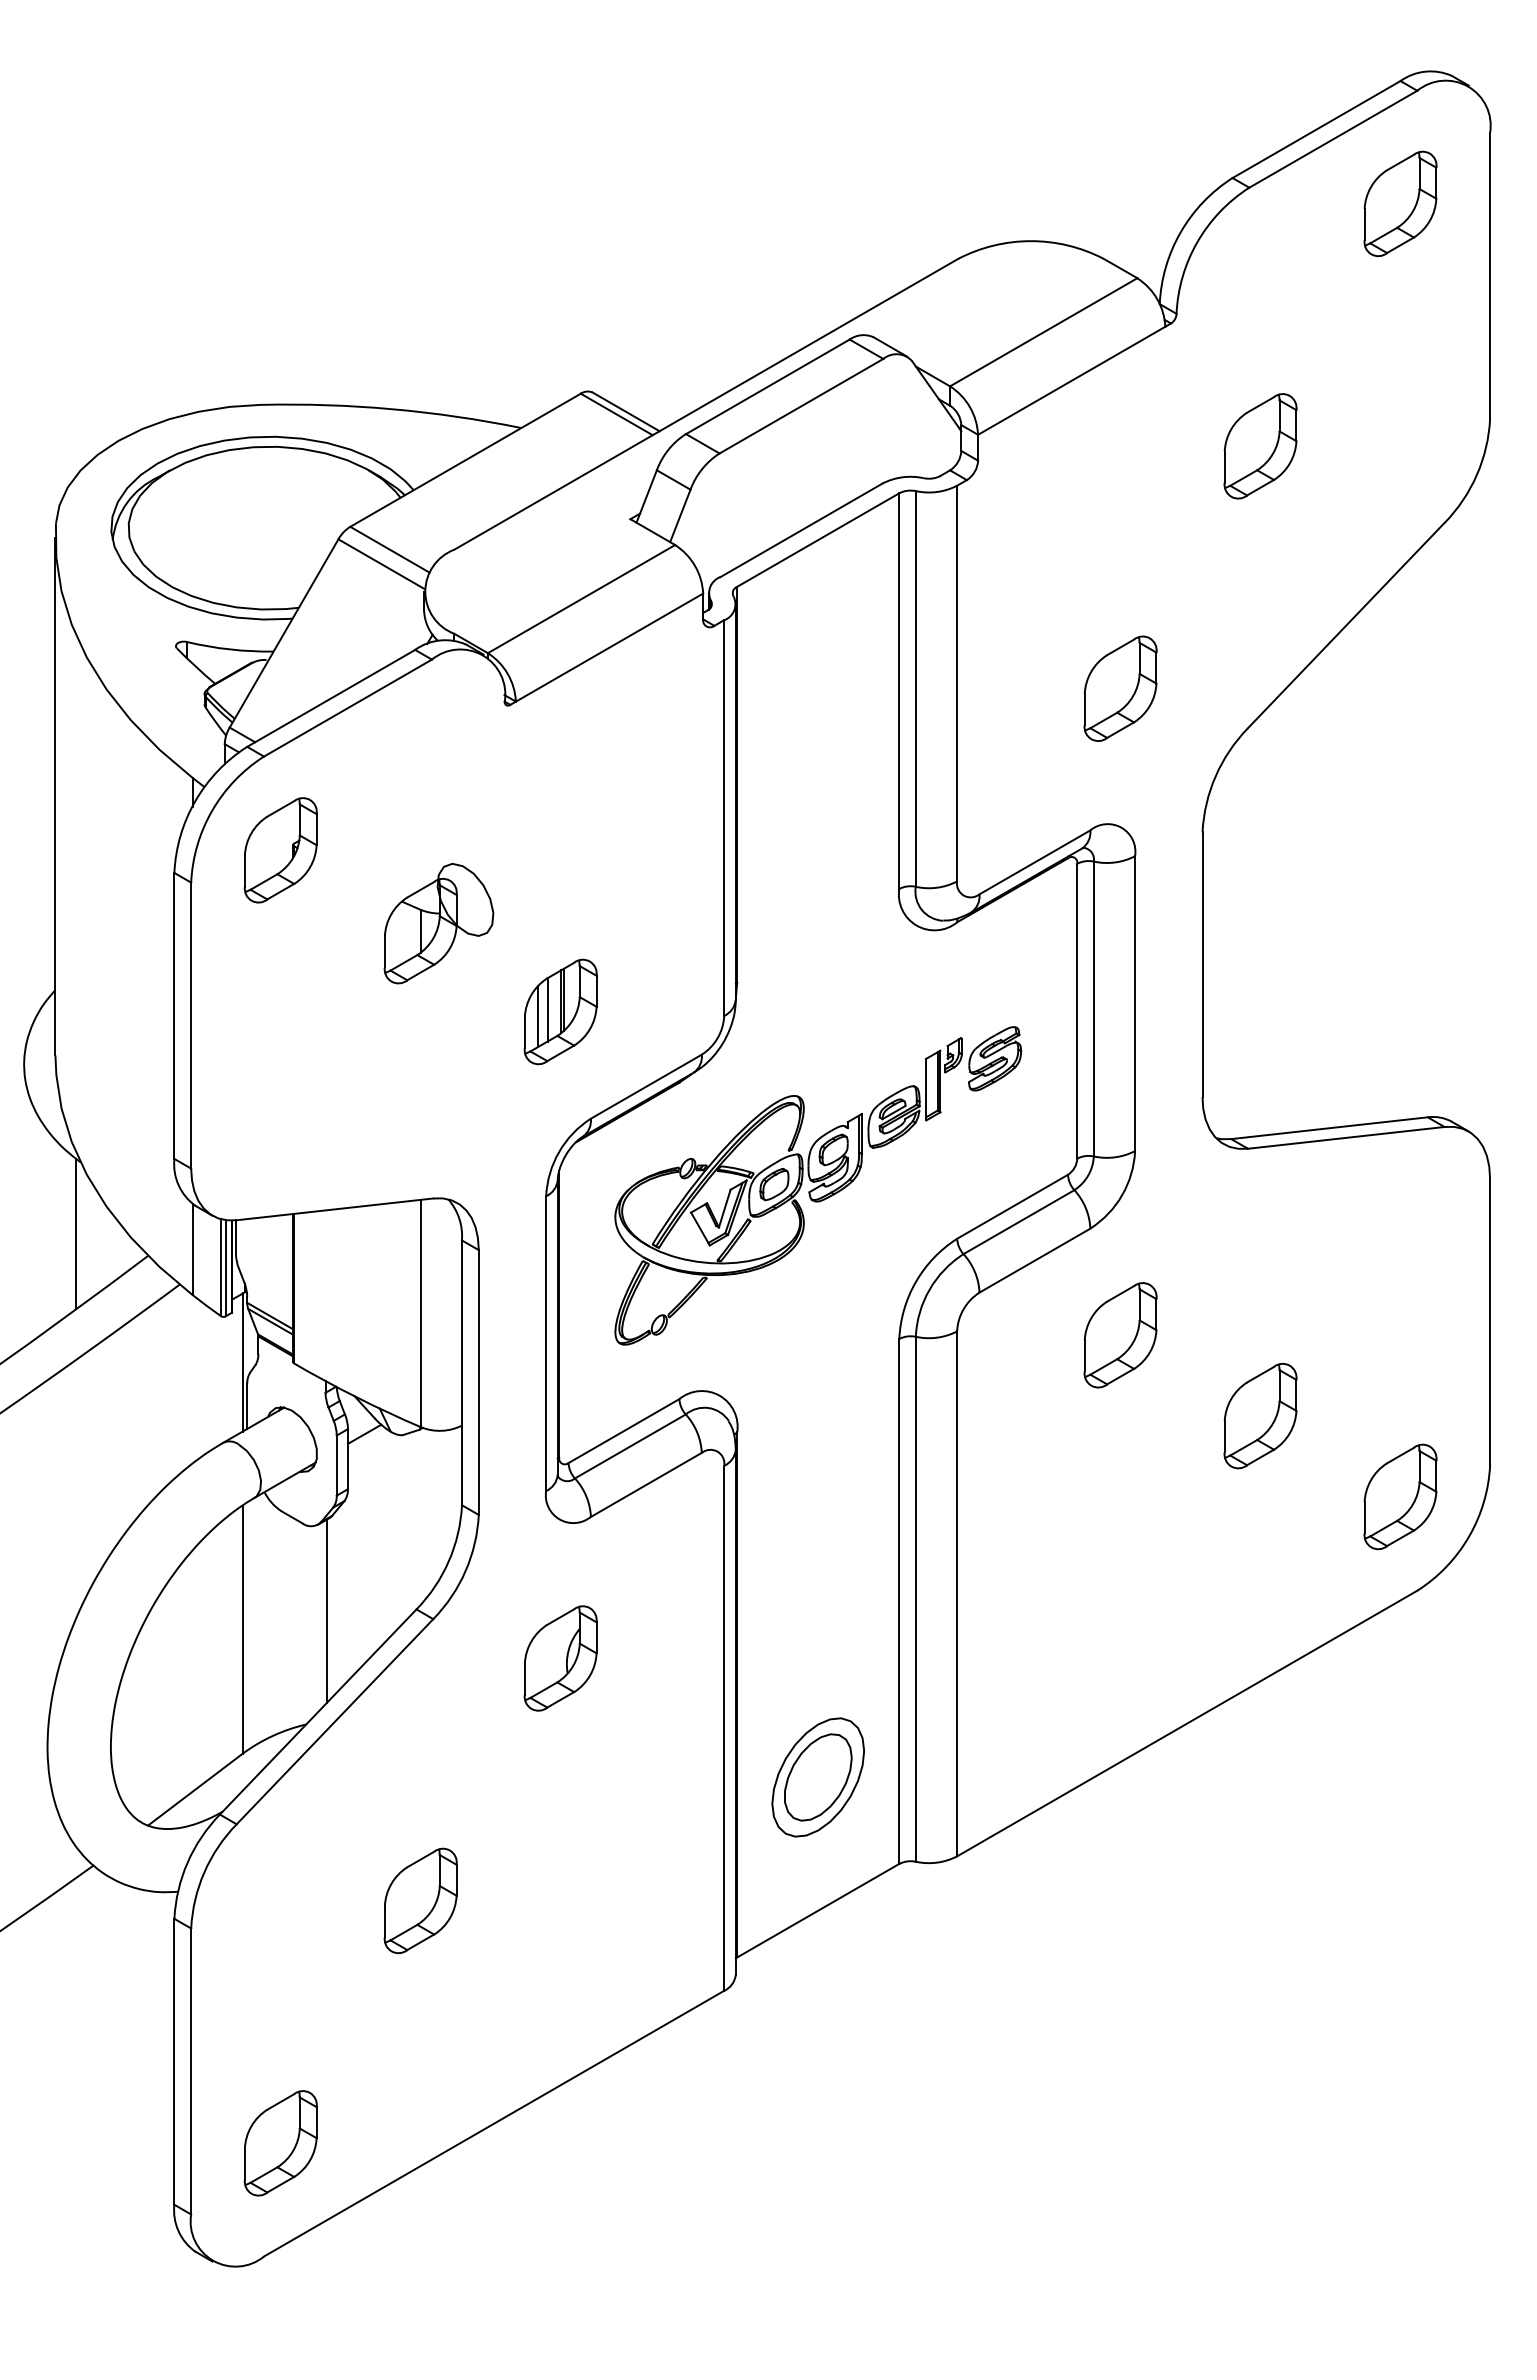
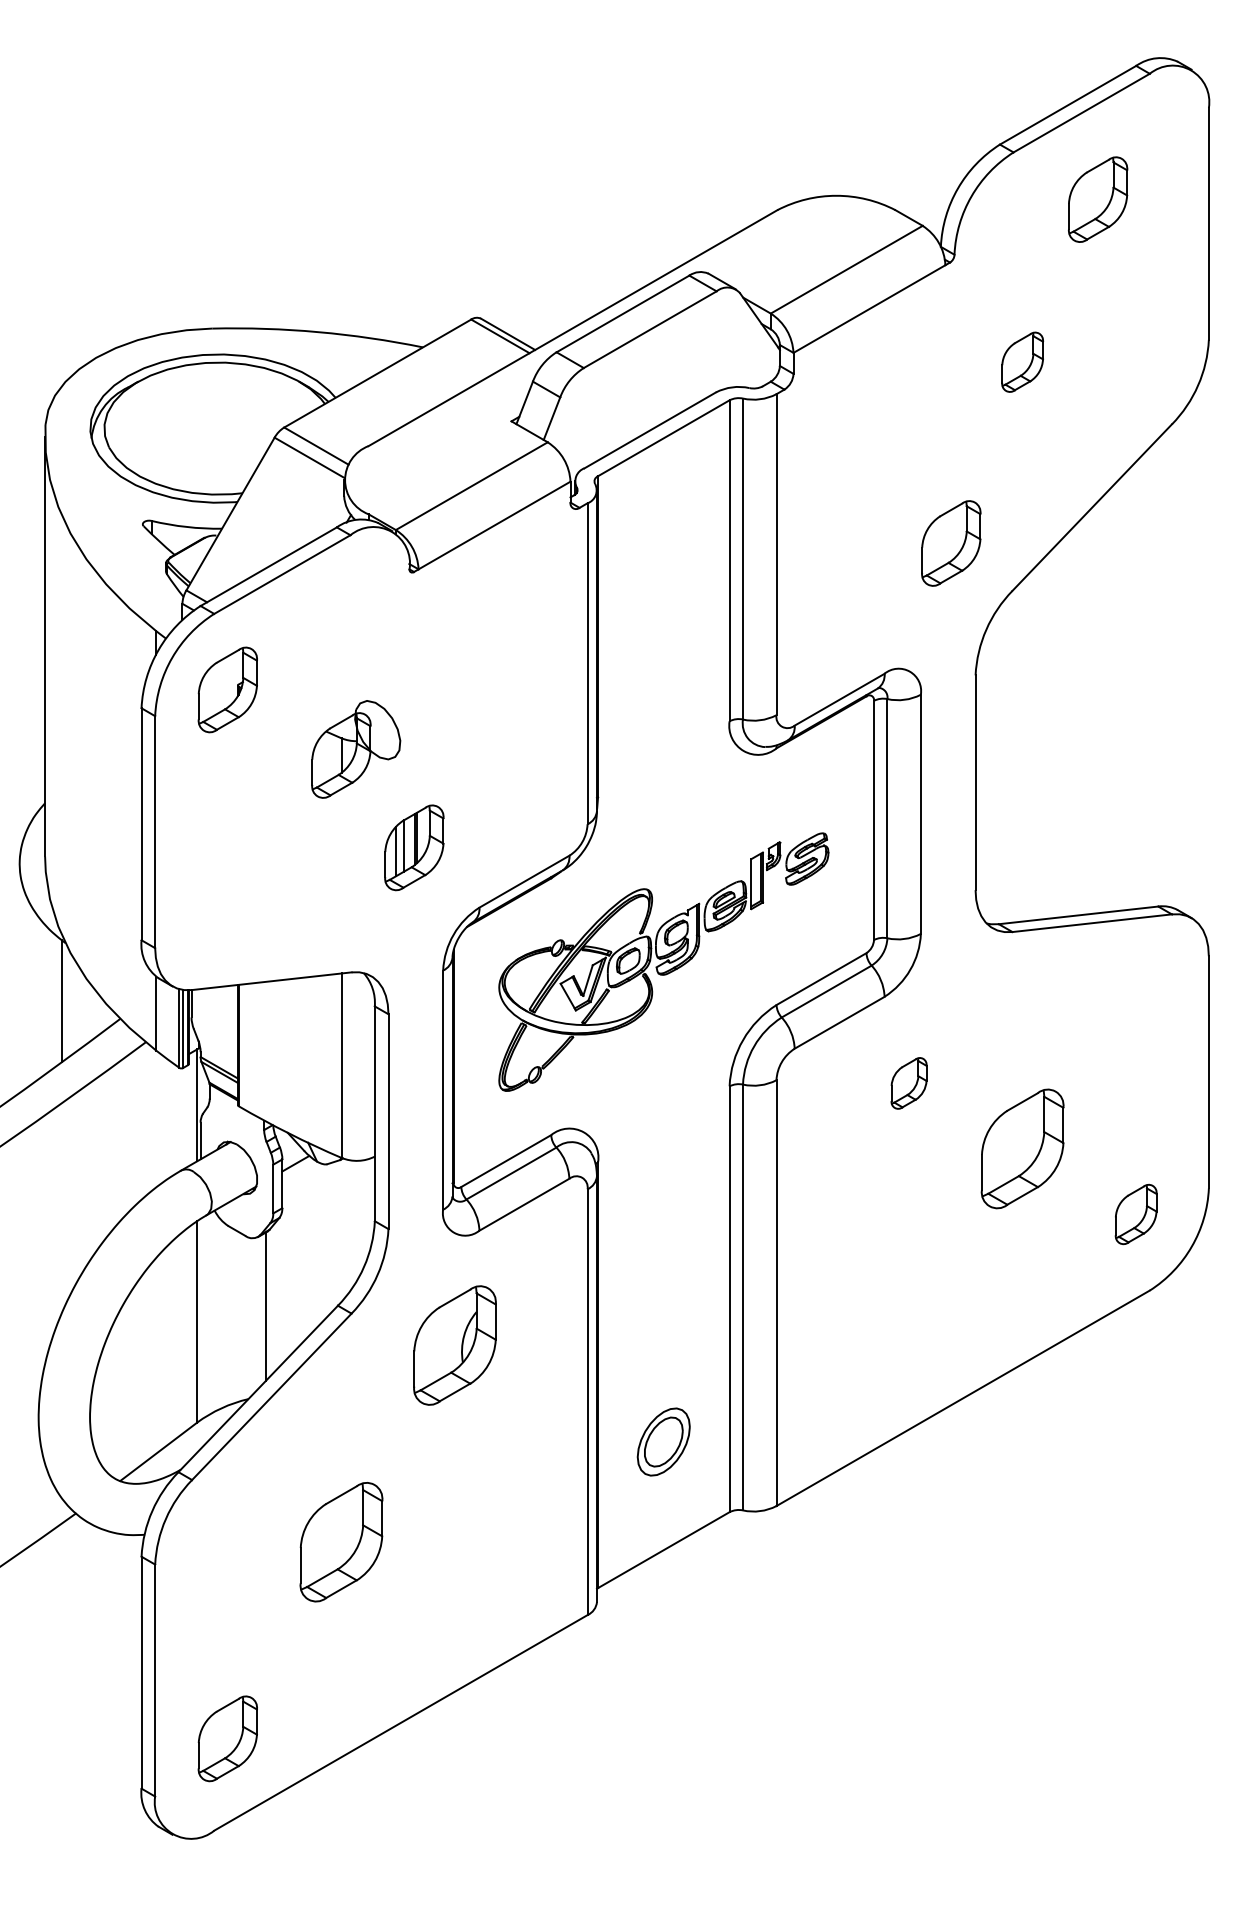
part: (1400, 203) -> (1098, 199), moved
part: (1260, 446) -> (1022, 362), size x0.7
part: (1120, 688) -> (951, 543), moved
part: (560, 1011) -> (414, 847), moved
part: (1120, 1335) -> (909, 1083), size x0.6
part: (1260, 1415) -> (1022, 1148), size x1.4
part: (1400, 1496) -> (1136, 1214), size x0.7
part: (560, 1658) -> (454, 1345), size x1.4
part: (817, 1777) -> (663, 1442), size x0.7
part: (420, 1900) -> (341, 1541), size x1.4

